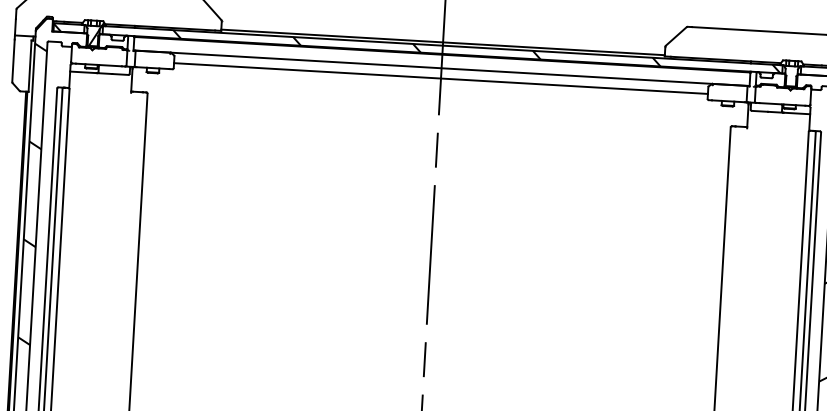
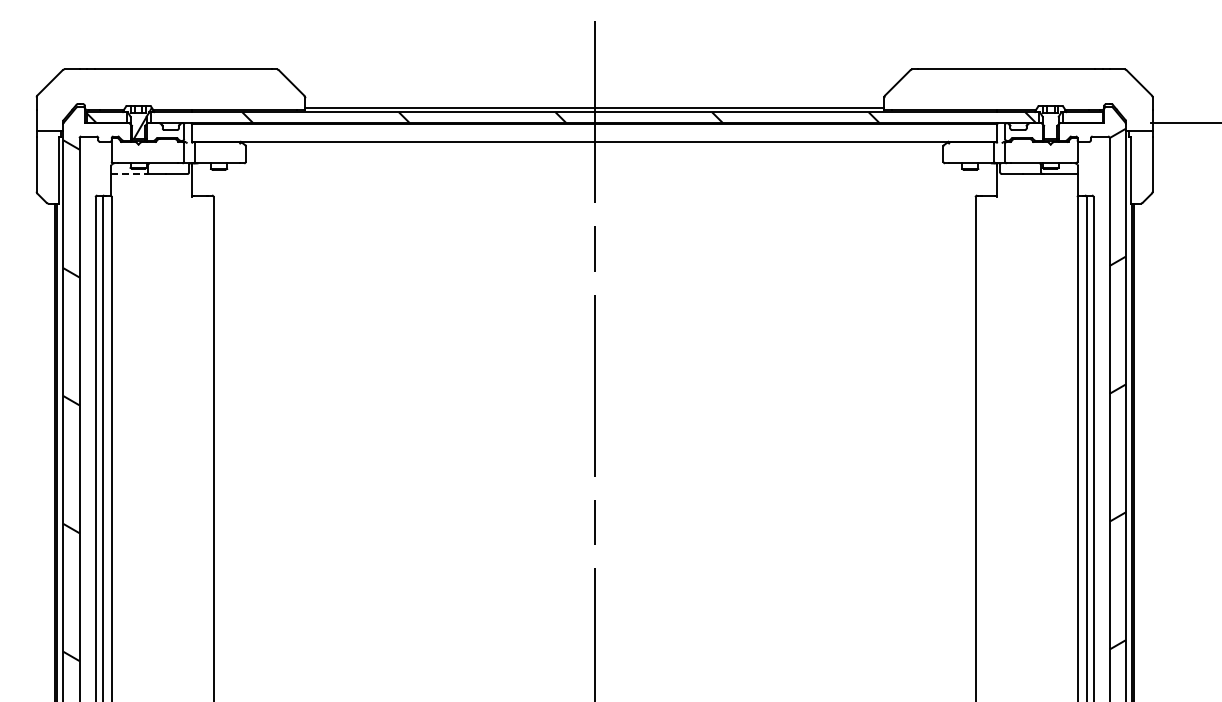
line: (83, 72) -> (128, 174), solid -> dashed
line: (440, 78) -> (594, 155), removed

